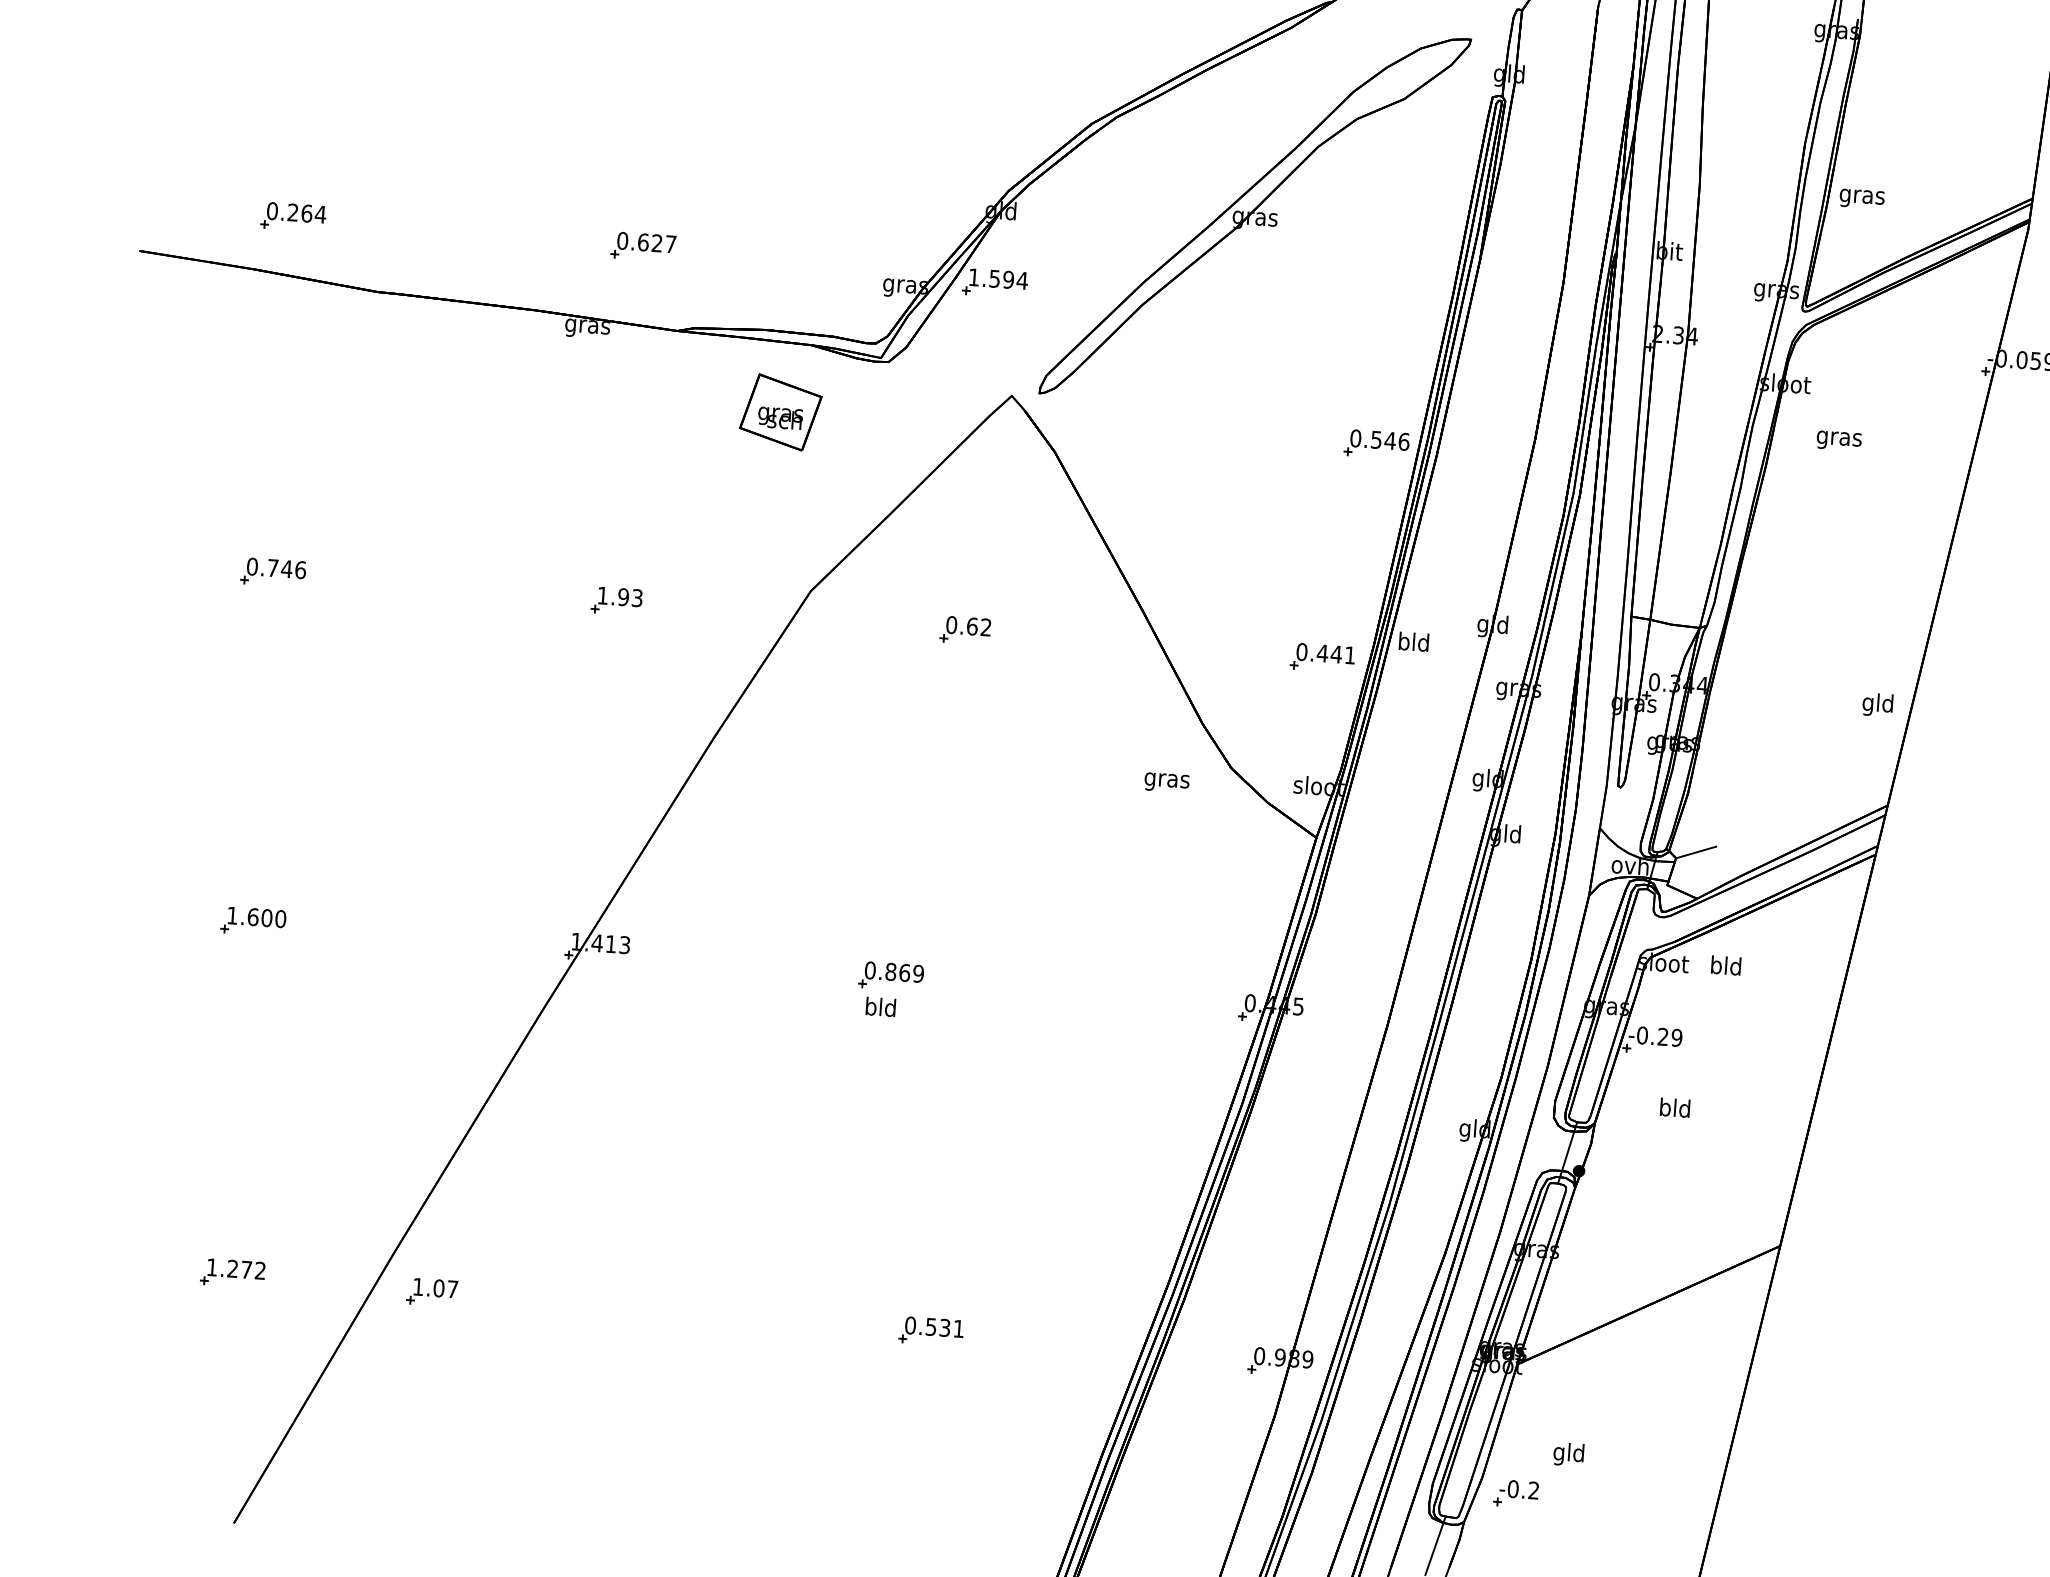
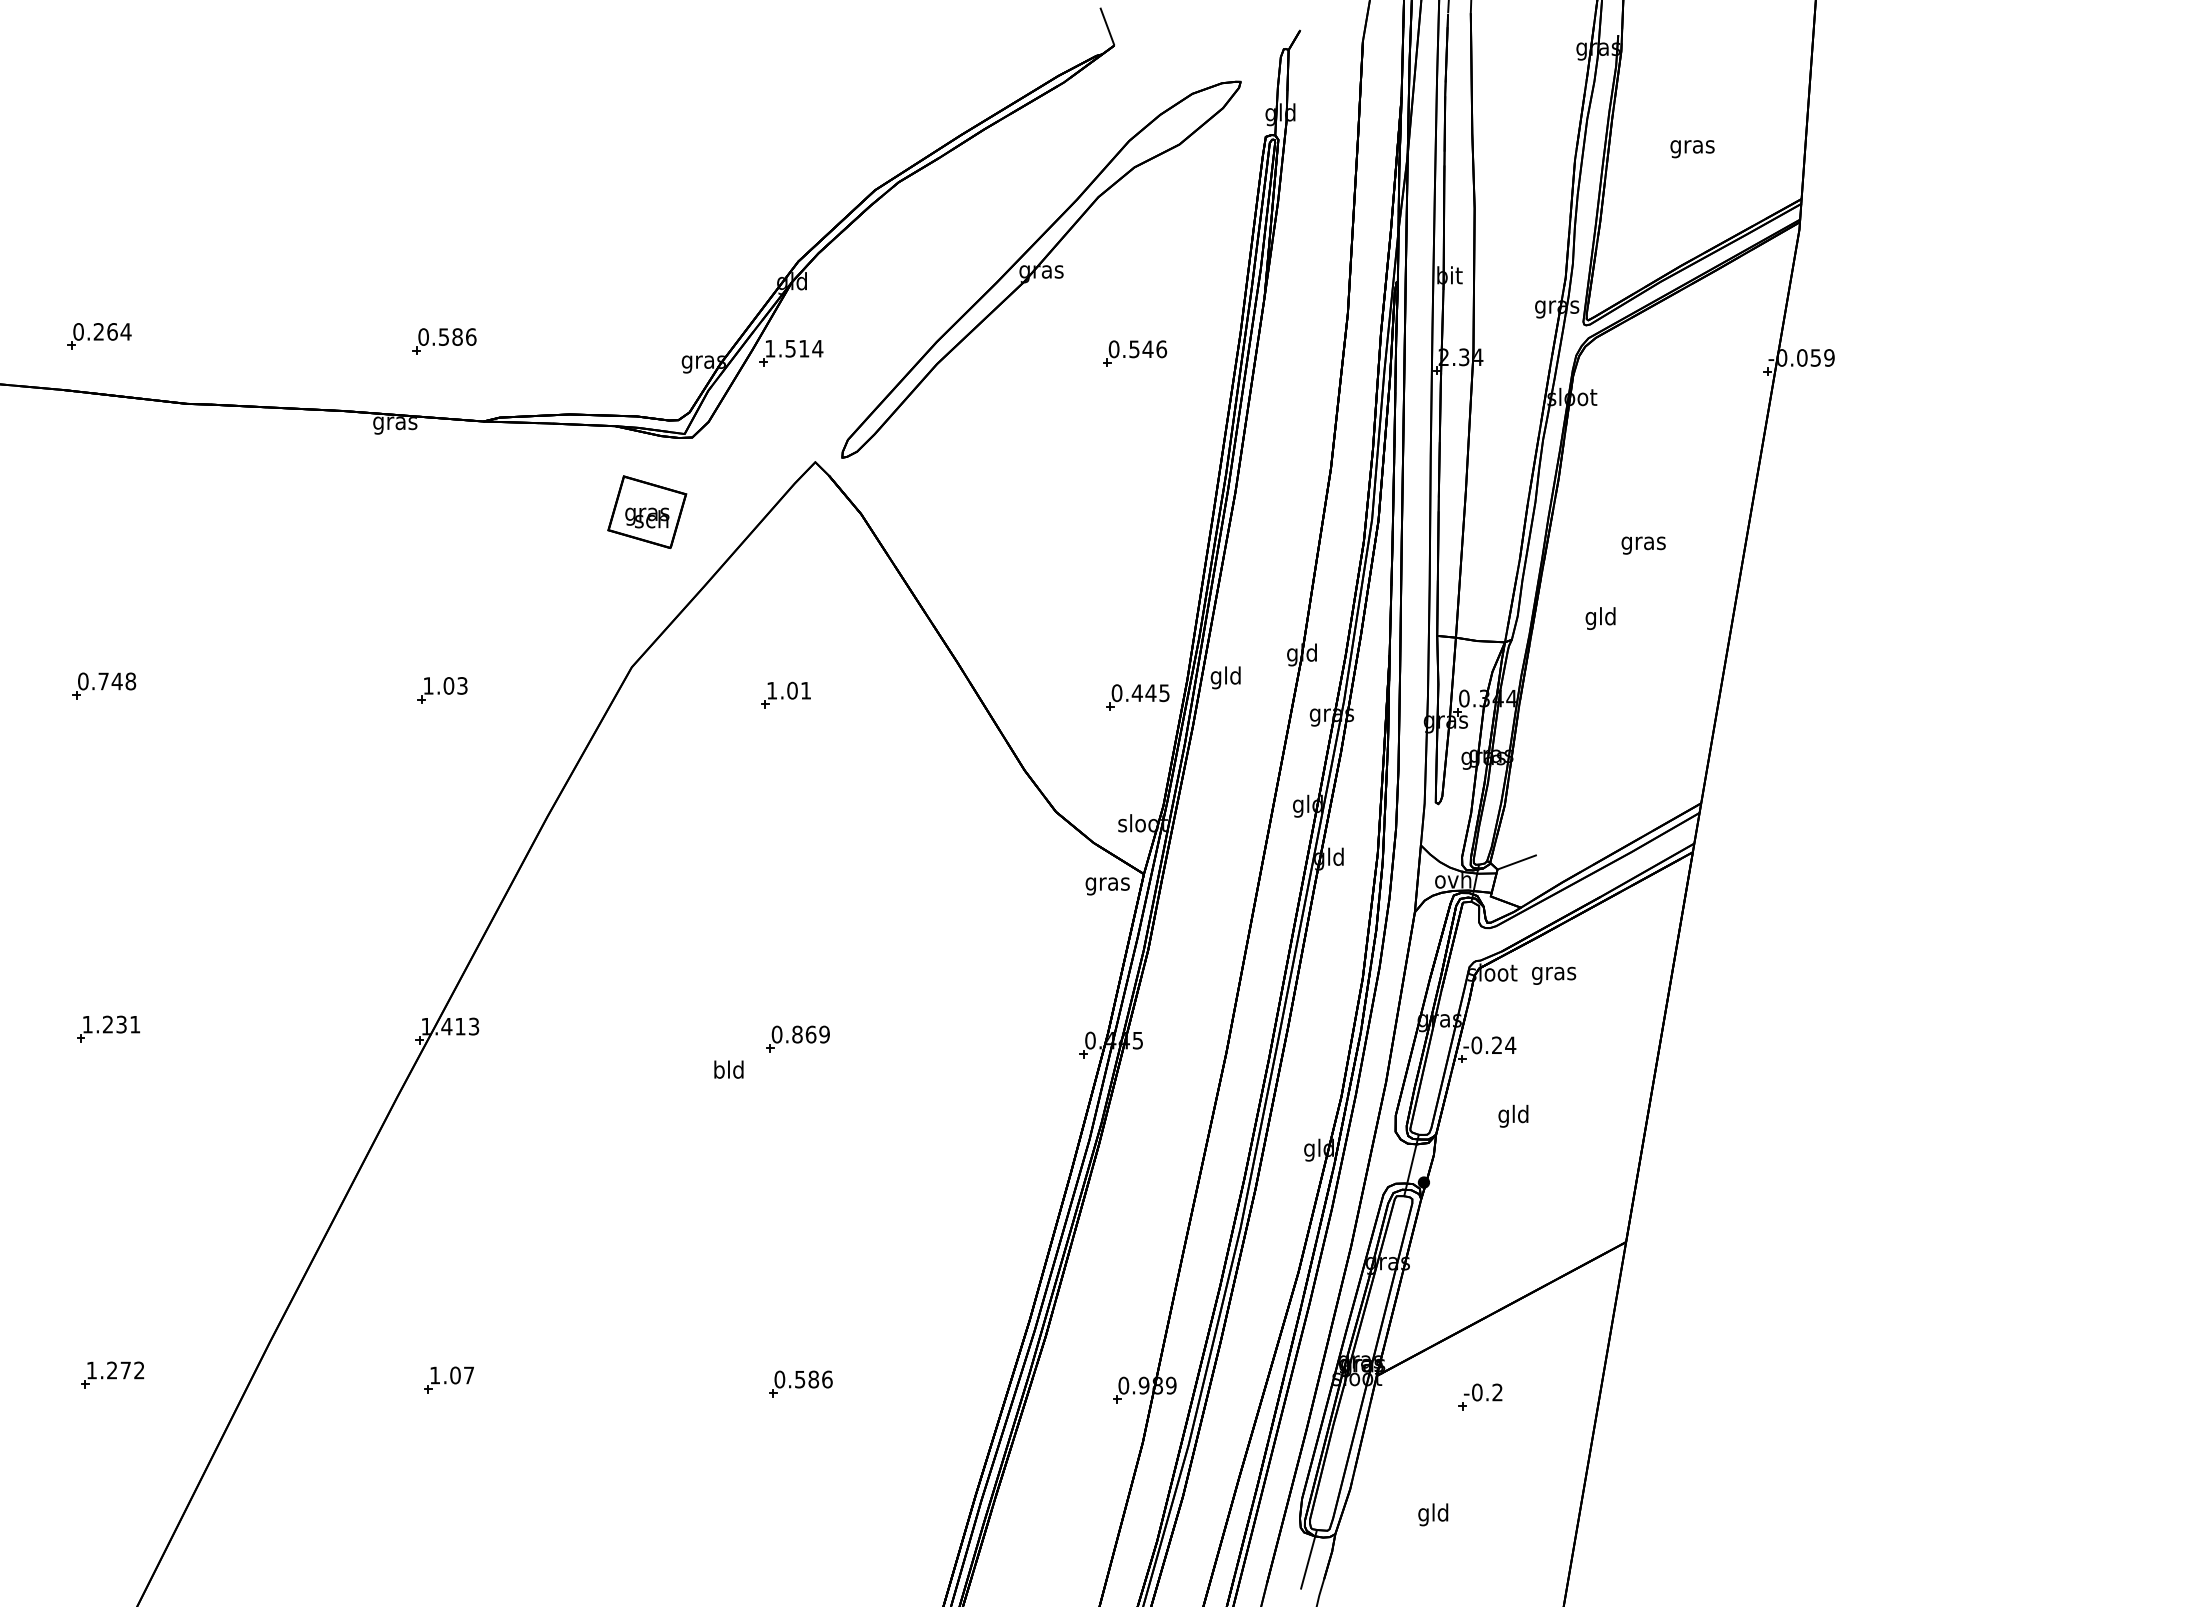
text: (1862, 199) -> (1692, 149), moved
text: (657, 242) -> (457, 336), 0.627 -> 0.586
text: (1007, 279) -> (803, 348), 1.594 -> 1.514
part: (781, 411) -> (647, 511), moved
text: (1839, 440) -> (1643, 545), moved
part: (1377, 444) -> (1135, 353), moved
text: (300, 570) -> (130, 681), 0.746 -> 0.748
text: (623, 596) -> (448, 685), 1.93 -> 1.03
text: (968, 626) -> (788, 690), 0.62 -> 1.01
text: (1403, 643) -> (1215, 677), bld -> gld
text: (1350, 655) -> (1164, 693), 0.441 -> 0.445
text: (1877, 704) -> (1600, 618), moved
text: (1166, 782) -> (1107, 886), moved
text: (266, 917) -> (121, 1024), 1.600 -> 1.231
text: (1726, 967) -> (1554, 973), bld -> gras
part: (890, 975) -> (797, 1038), moved
text: (1676, 1038) -> (1510, 1045), -0.29 -> -0.24
text: (1664, 1108) -> (1503, 1115), bld -> gld
part: (431, 1292) -> (448, 1379), moved
text: (951, 1328) -> (820, 1379), 0.531 -> 0.586
text: (1569, 1454) -> (1433, 1514), moved
part: (1516, 1493) -> (1480, 1396), moved

